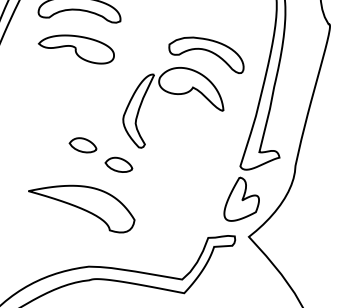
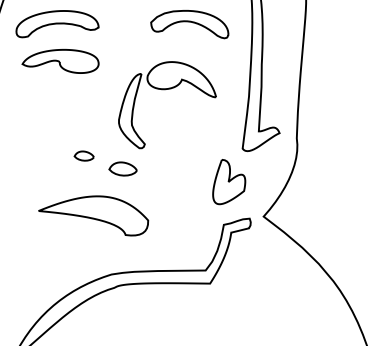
part: (206, 53) -> (189, 24), moved
part: (82, 144) -> (83, 155), size x0.7
part: (243, 201) -> (229, 182), moved

